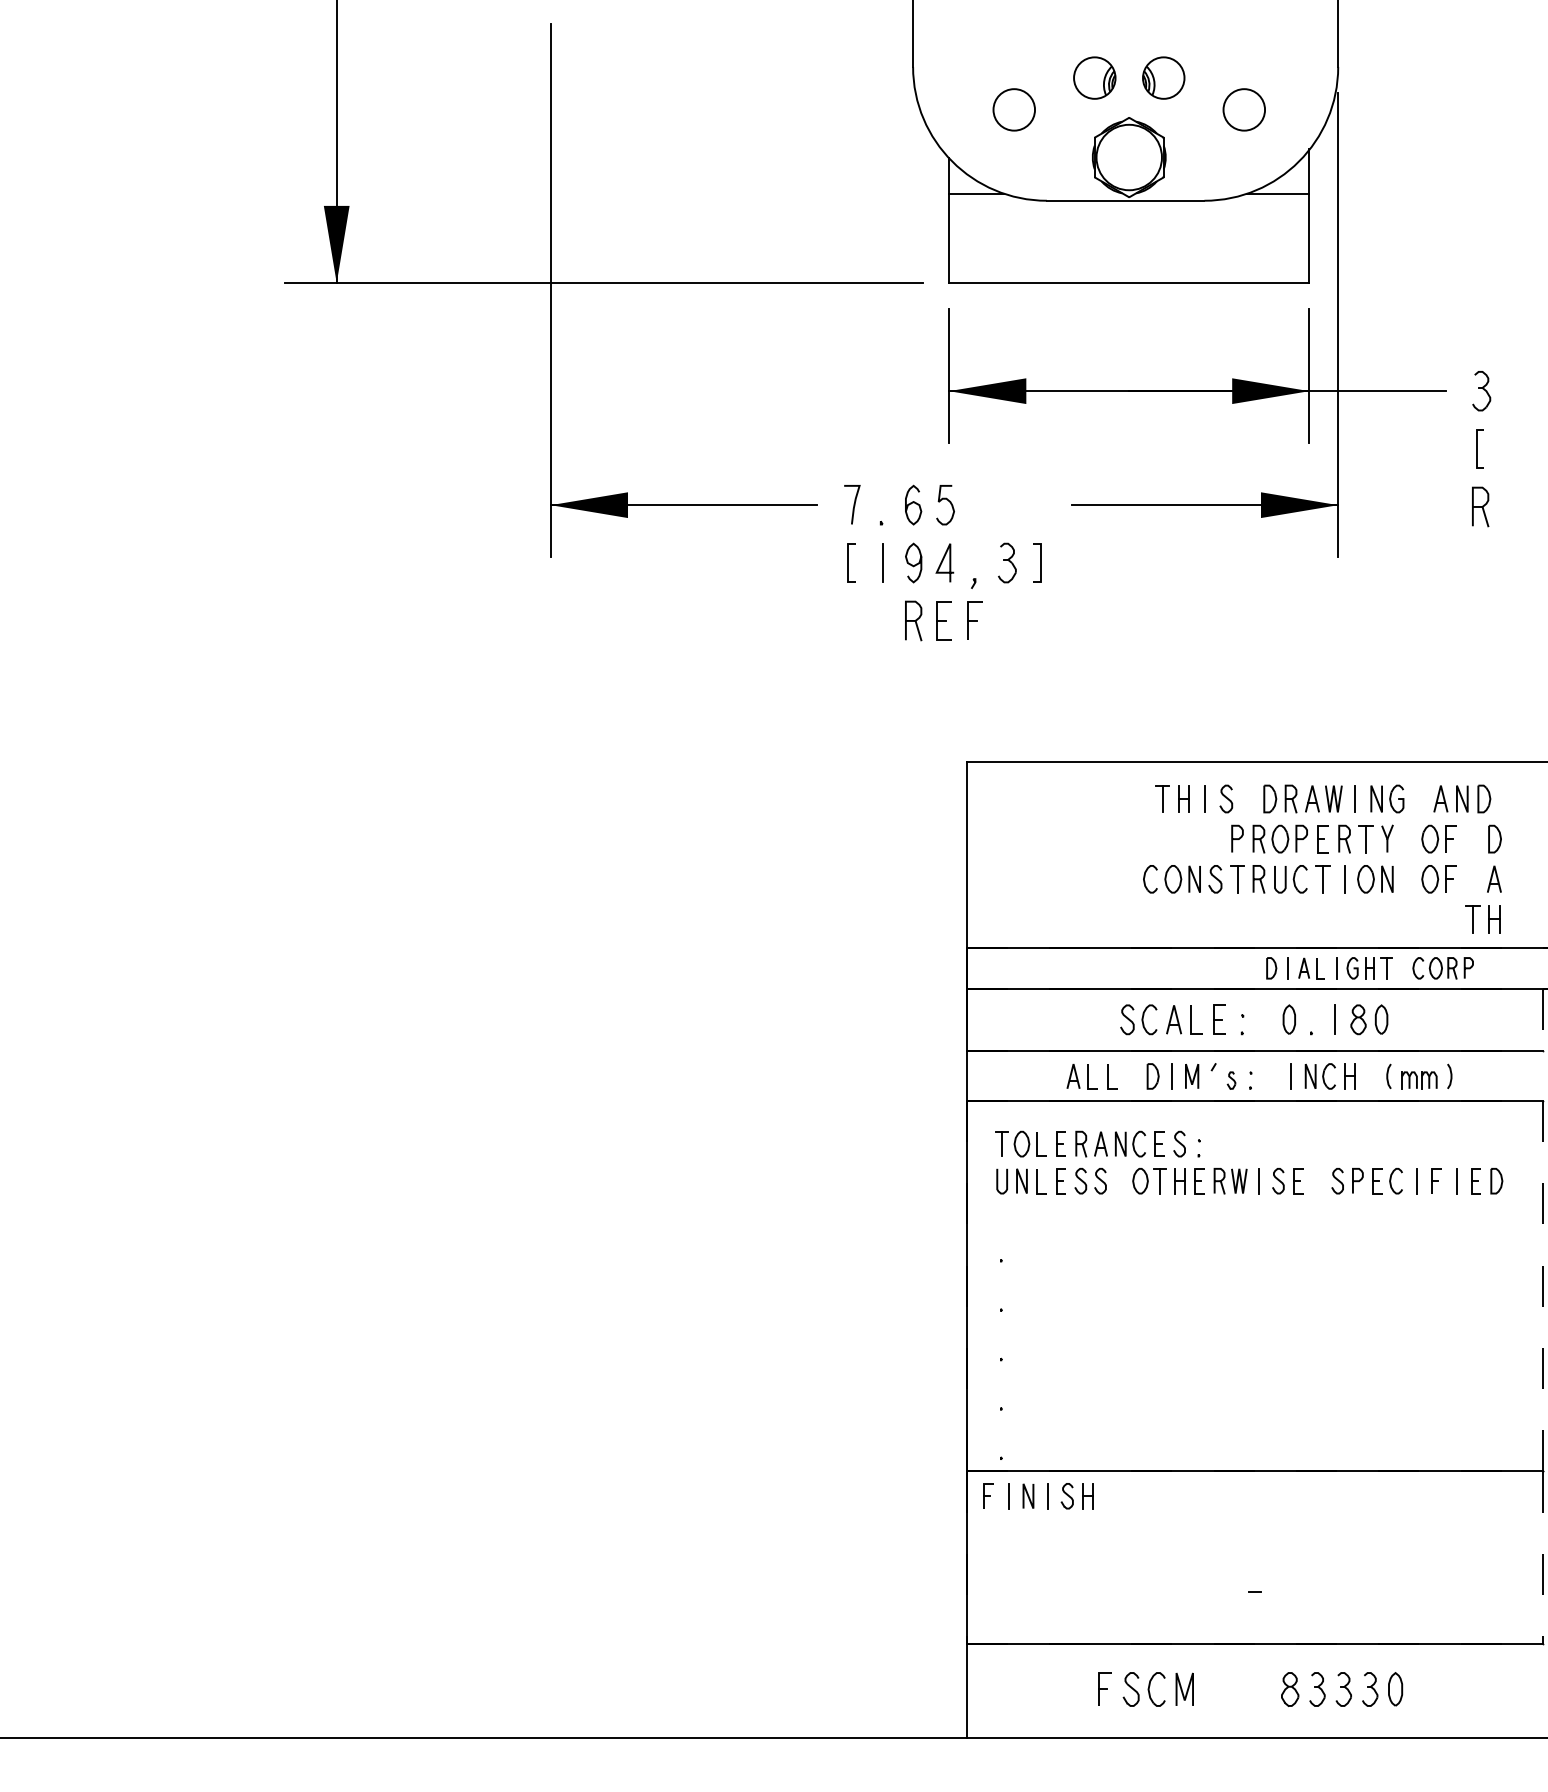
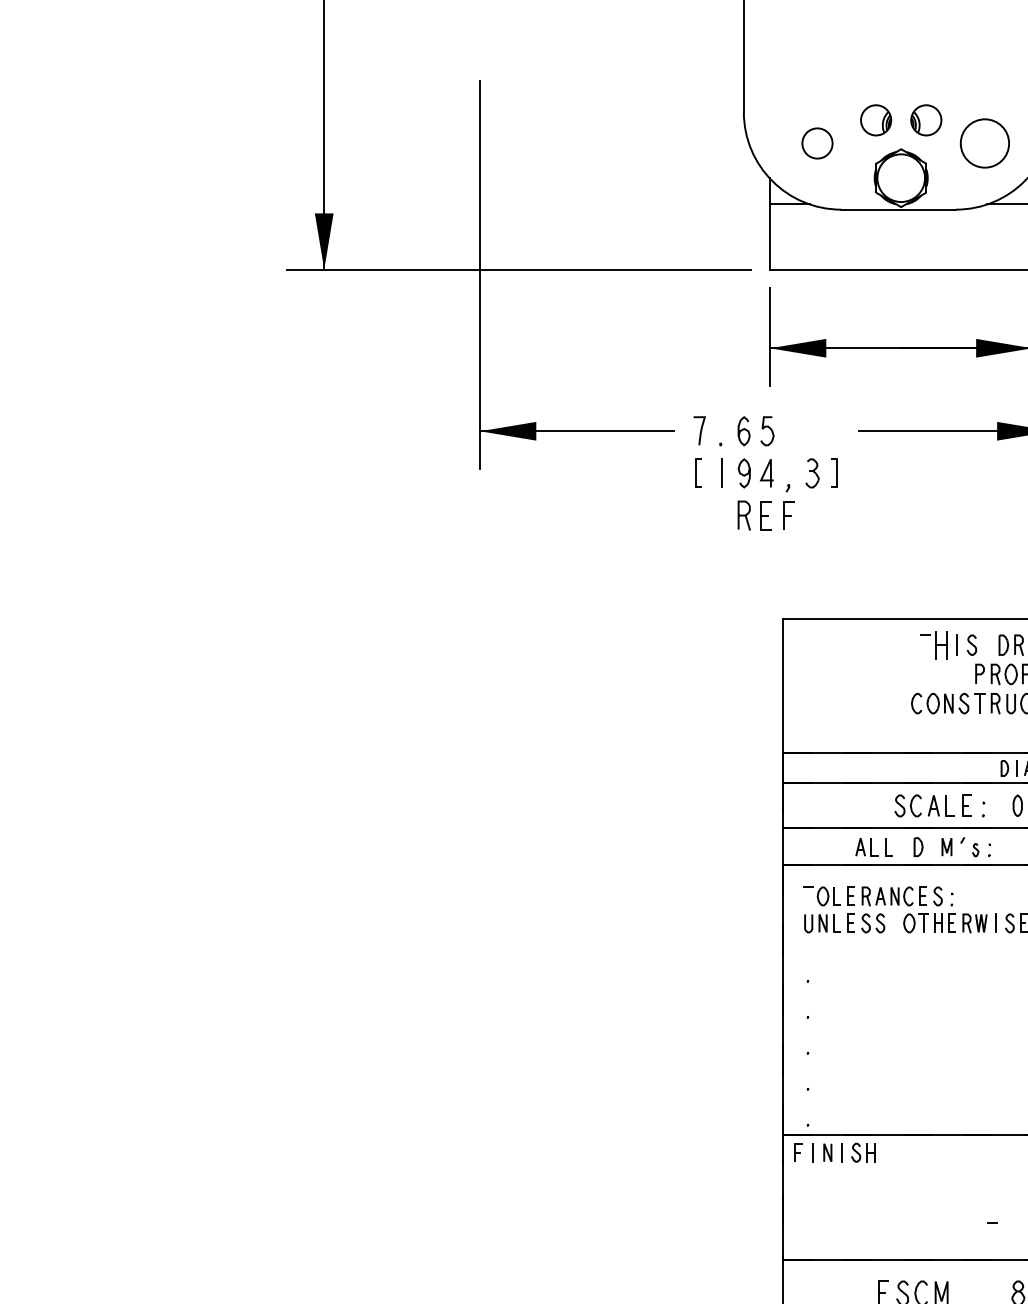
circle: (1244, 109) -> (985, 143), size x1.6
line: (1162, 798) -> (925, 644), removed
part: (1183, 798) -> (940, 644), size x1.4
line: (1172, 1076) -> (932, 847), removed
line: (1290, 1076) -> (1018, 847), removed
line: (1002, 1143) -> (808, 895), removed

